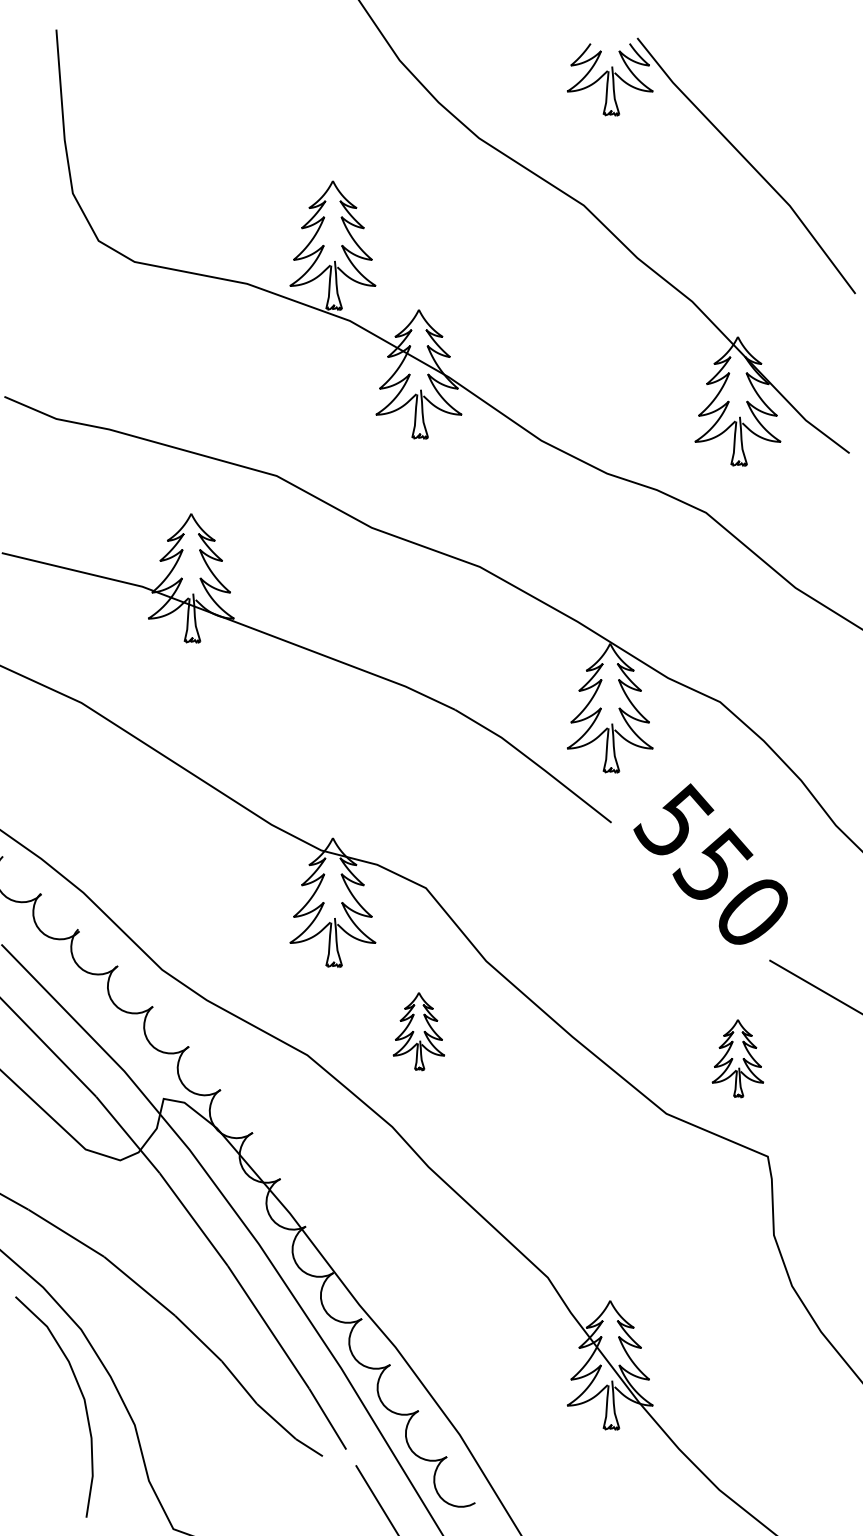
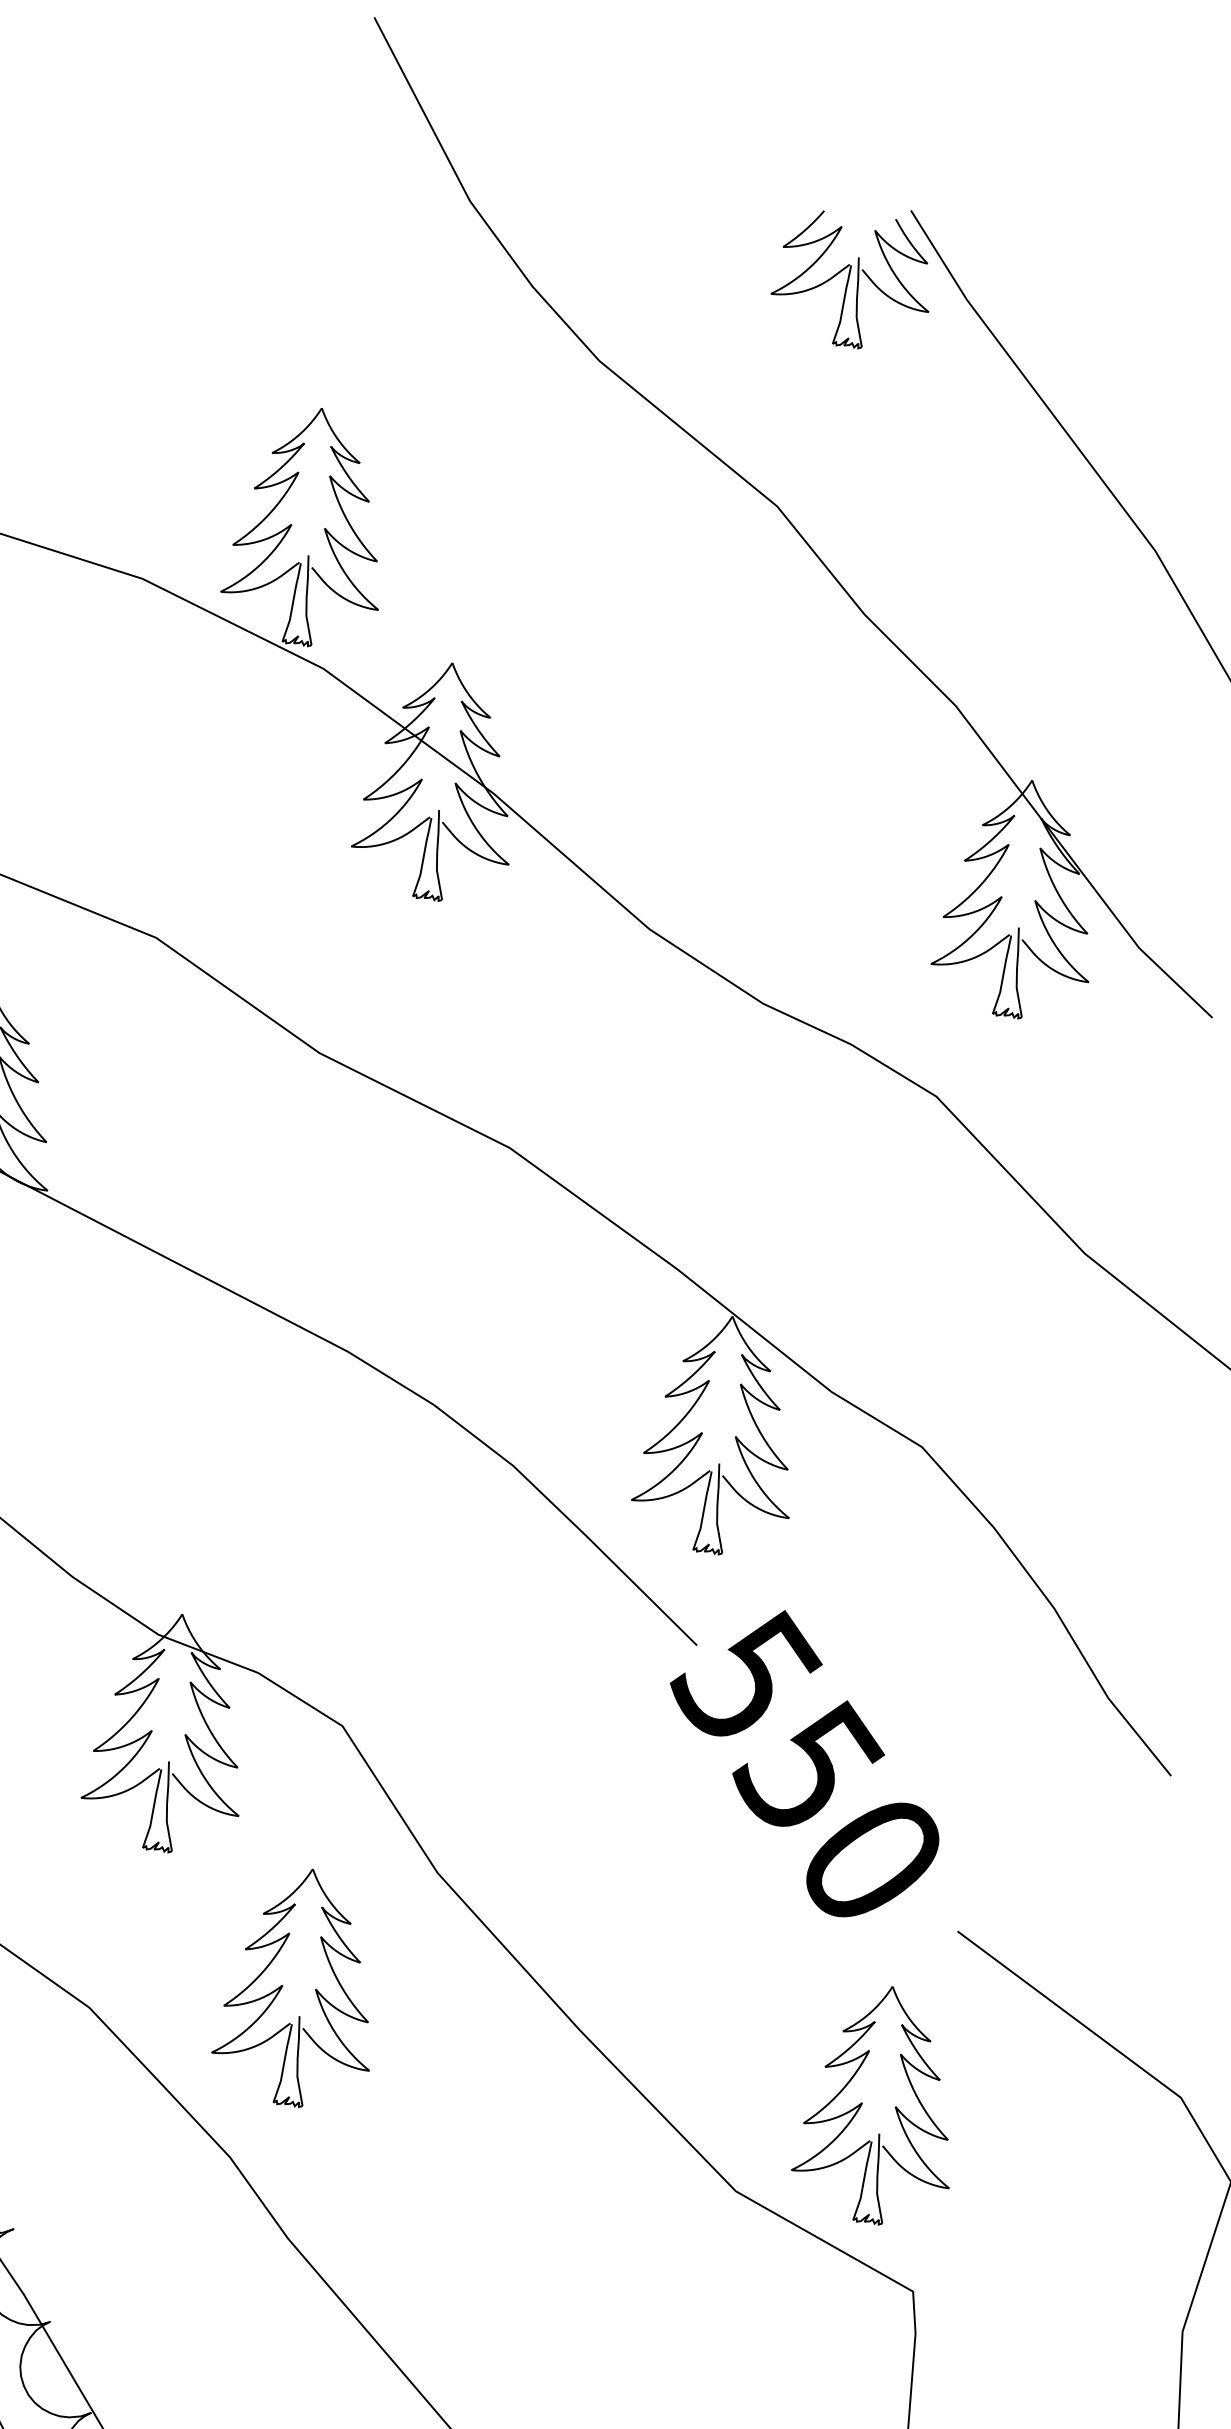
text: (710, 863) -> (804, 1761), moved
part: (418, 1031) -> (298, 1987), size x1.67
part: (737, 1058) -> (878, 2104), size x1.67

